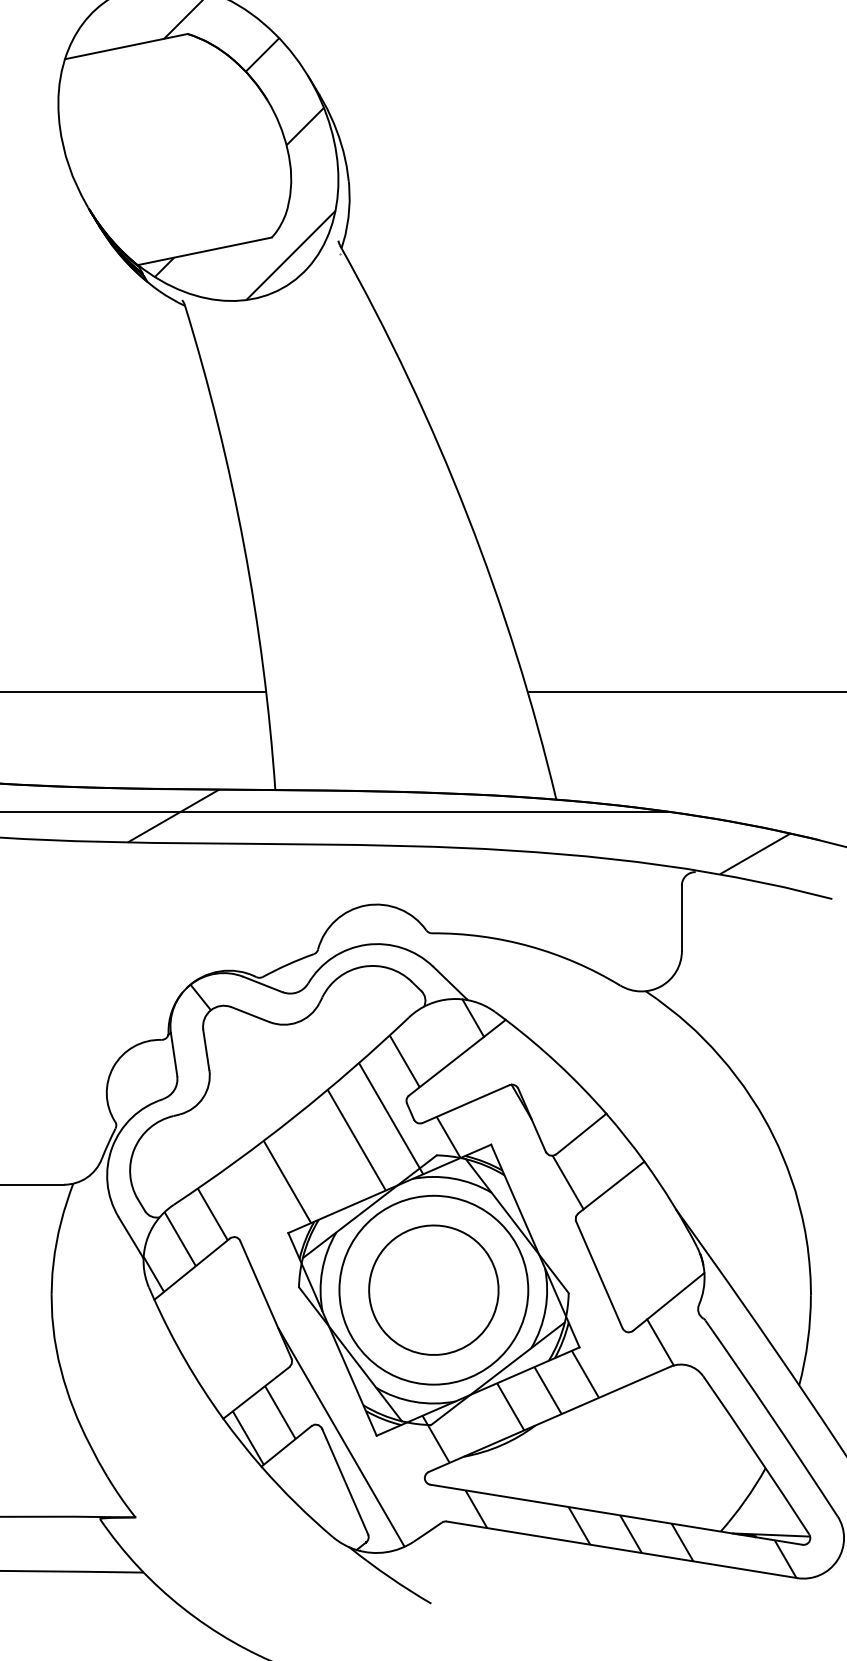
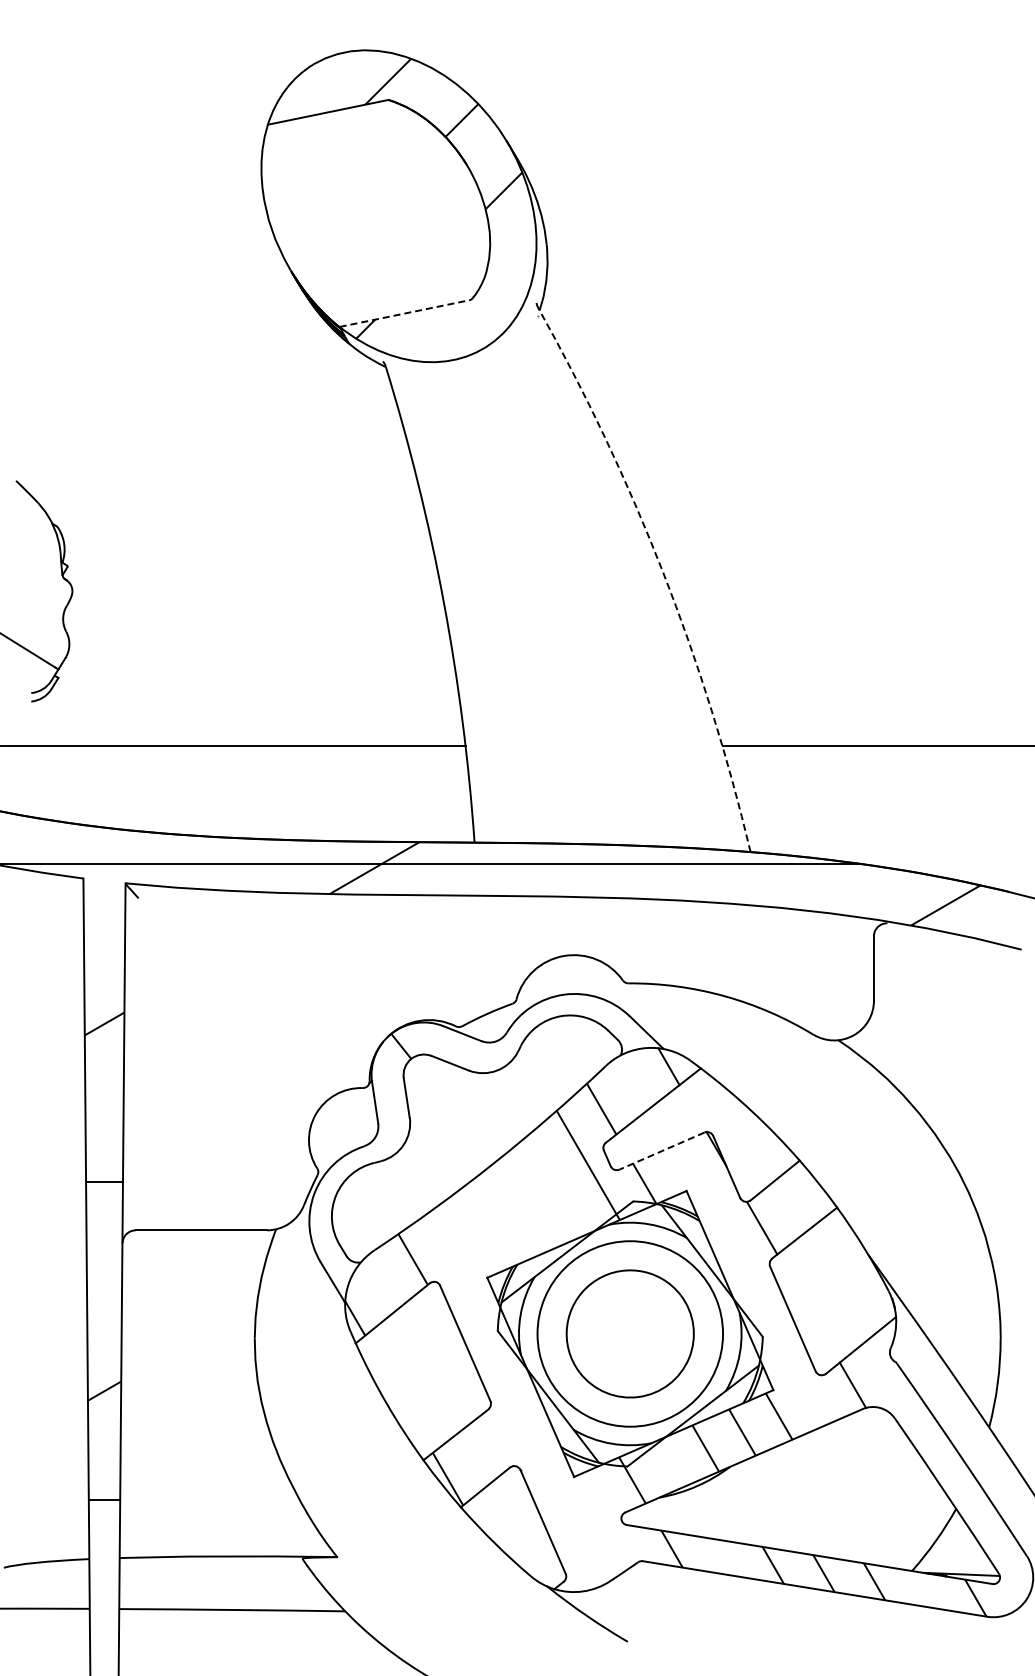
line: (205, 251) -> (405, 313), solid -> dashed
line: (290, 255) -> (489, 317), removed
arc: (467, 515) -> (663, 572), solid -> dashed
line: (465, 1104) -> (661, 1151), solid -> dashed
line: (356, 1140) -> (554, 1186), removed
line: (287, 1181) -> (486, 1227), removed
line: (179, 1238) -> (380, 1283), removed
line: (280, 1412) -> (479, 1454), removed
line: (341, 1437) -> (539, 1478), removed

